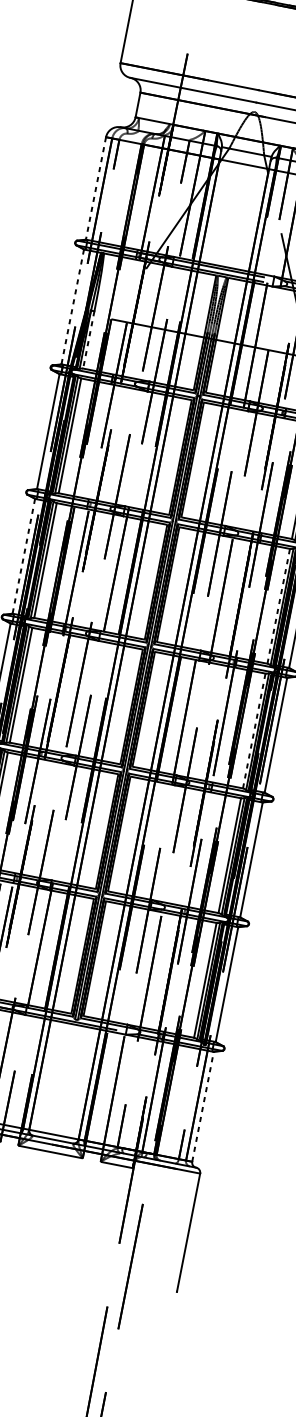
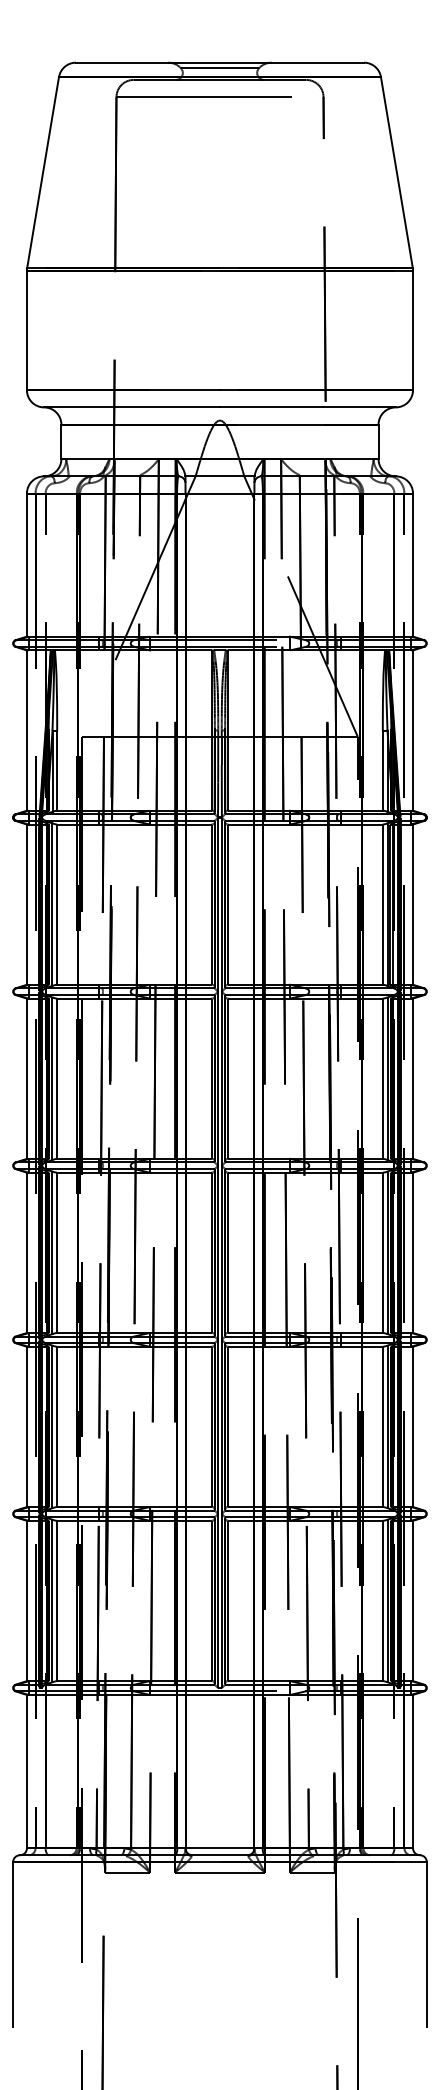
line: (95, 188) -> (26, 565), dashed -> solid
line: (72, 307) -> (26, 731), dashed -> solid
line: (88, 340) -> (57, 771), dashed -> solid
line: (23, 556) -> (26, 1079), dashed -> solid
line: (278, 606) -> (382, 1078), dashed -> solid
line: (254, 730) -> (382, 1252), dashed -> solid
line: (203, 1106) -> (413, 1771), dashed -> solid

